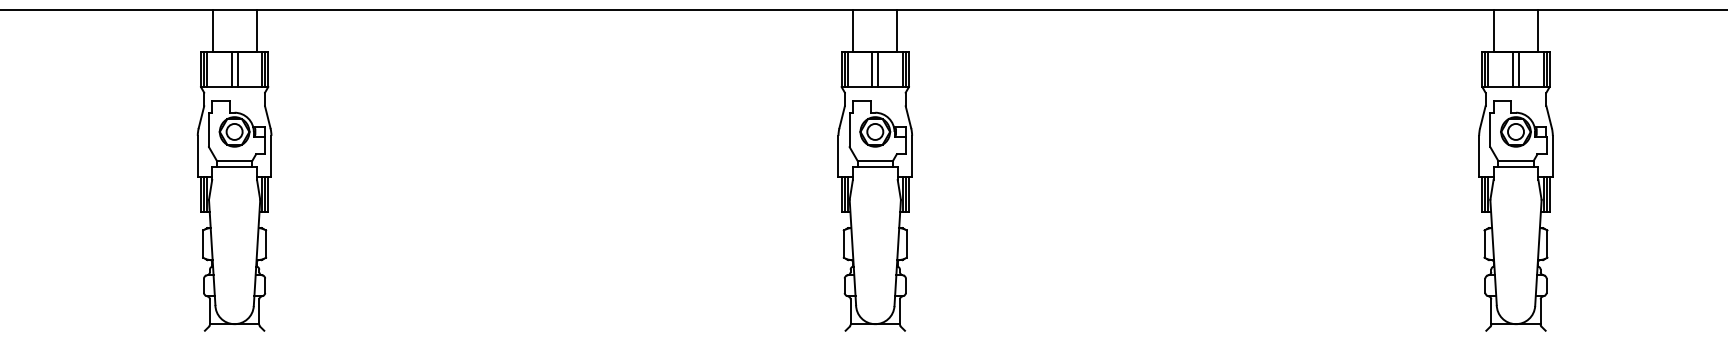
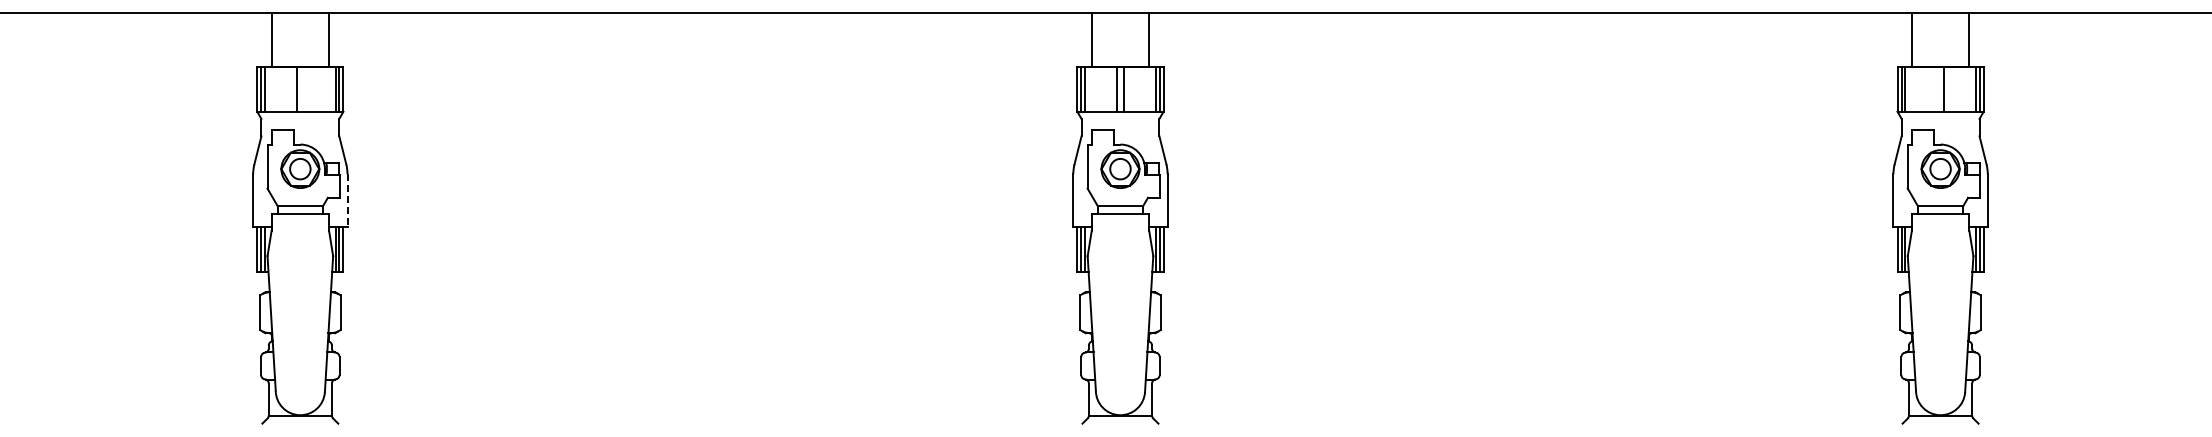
line: (237, 68) -> (304, 88), removed
line: (1512, 68) -> (1936, 88), removed
line: (271, 156) -> (347, 200), solid -> dashed

